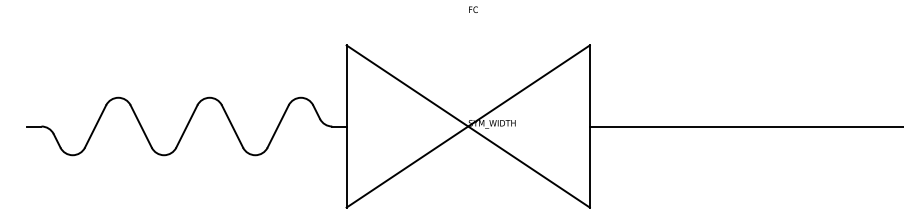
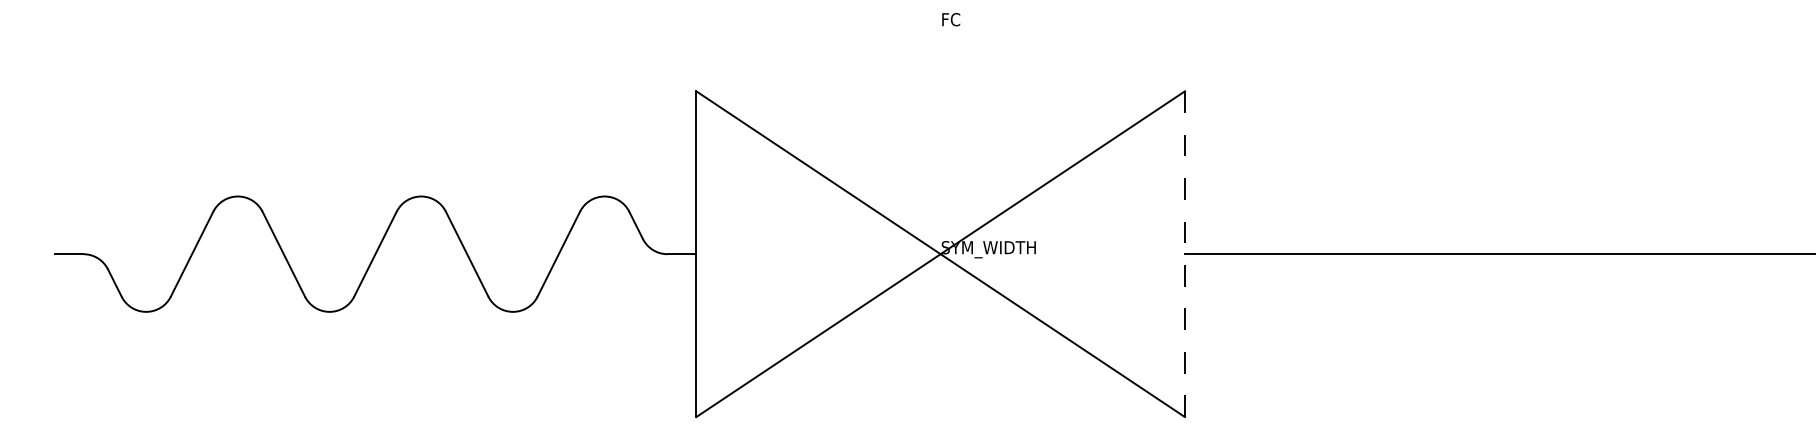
line: (589, 126) -> (1184, 254), solid -> dashed

